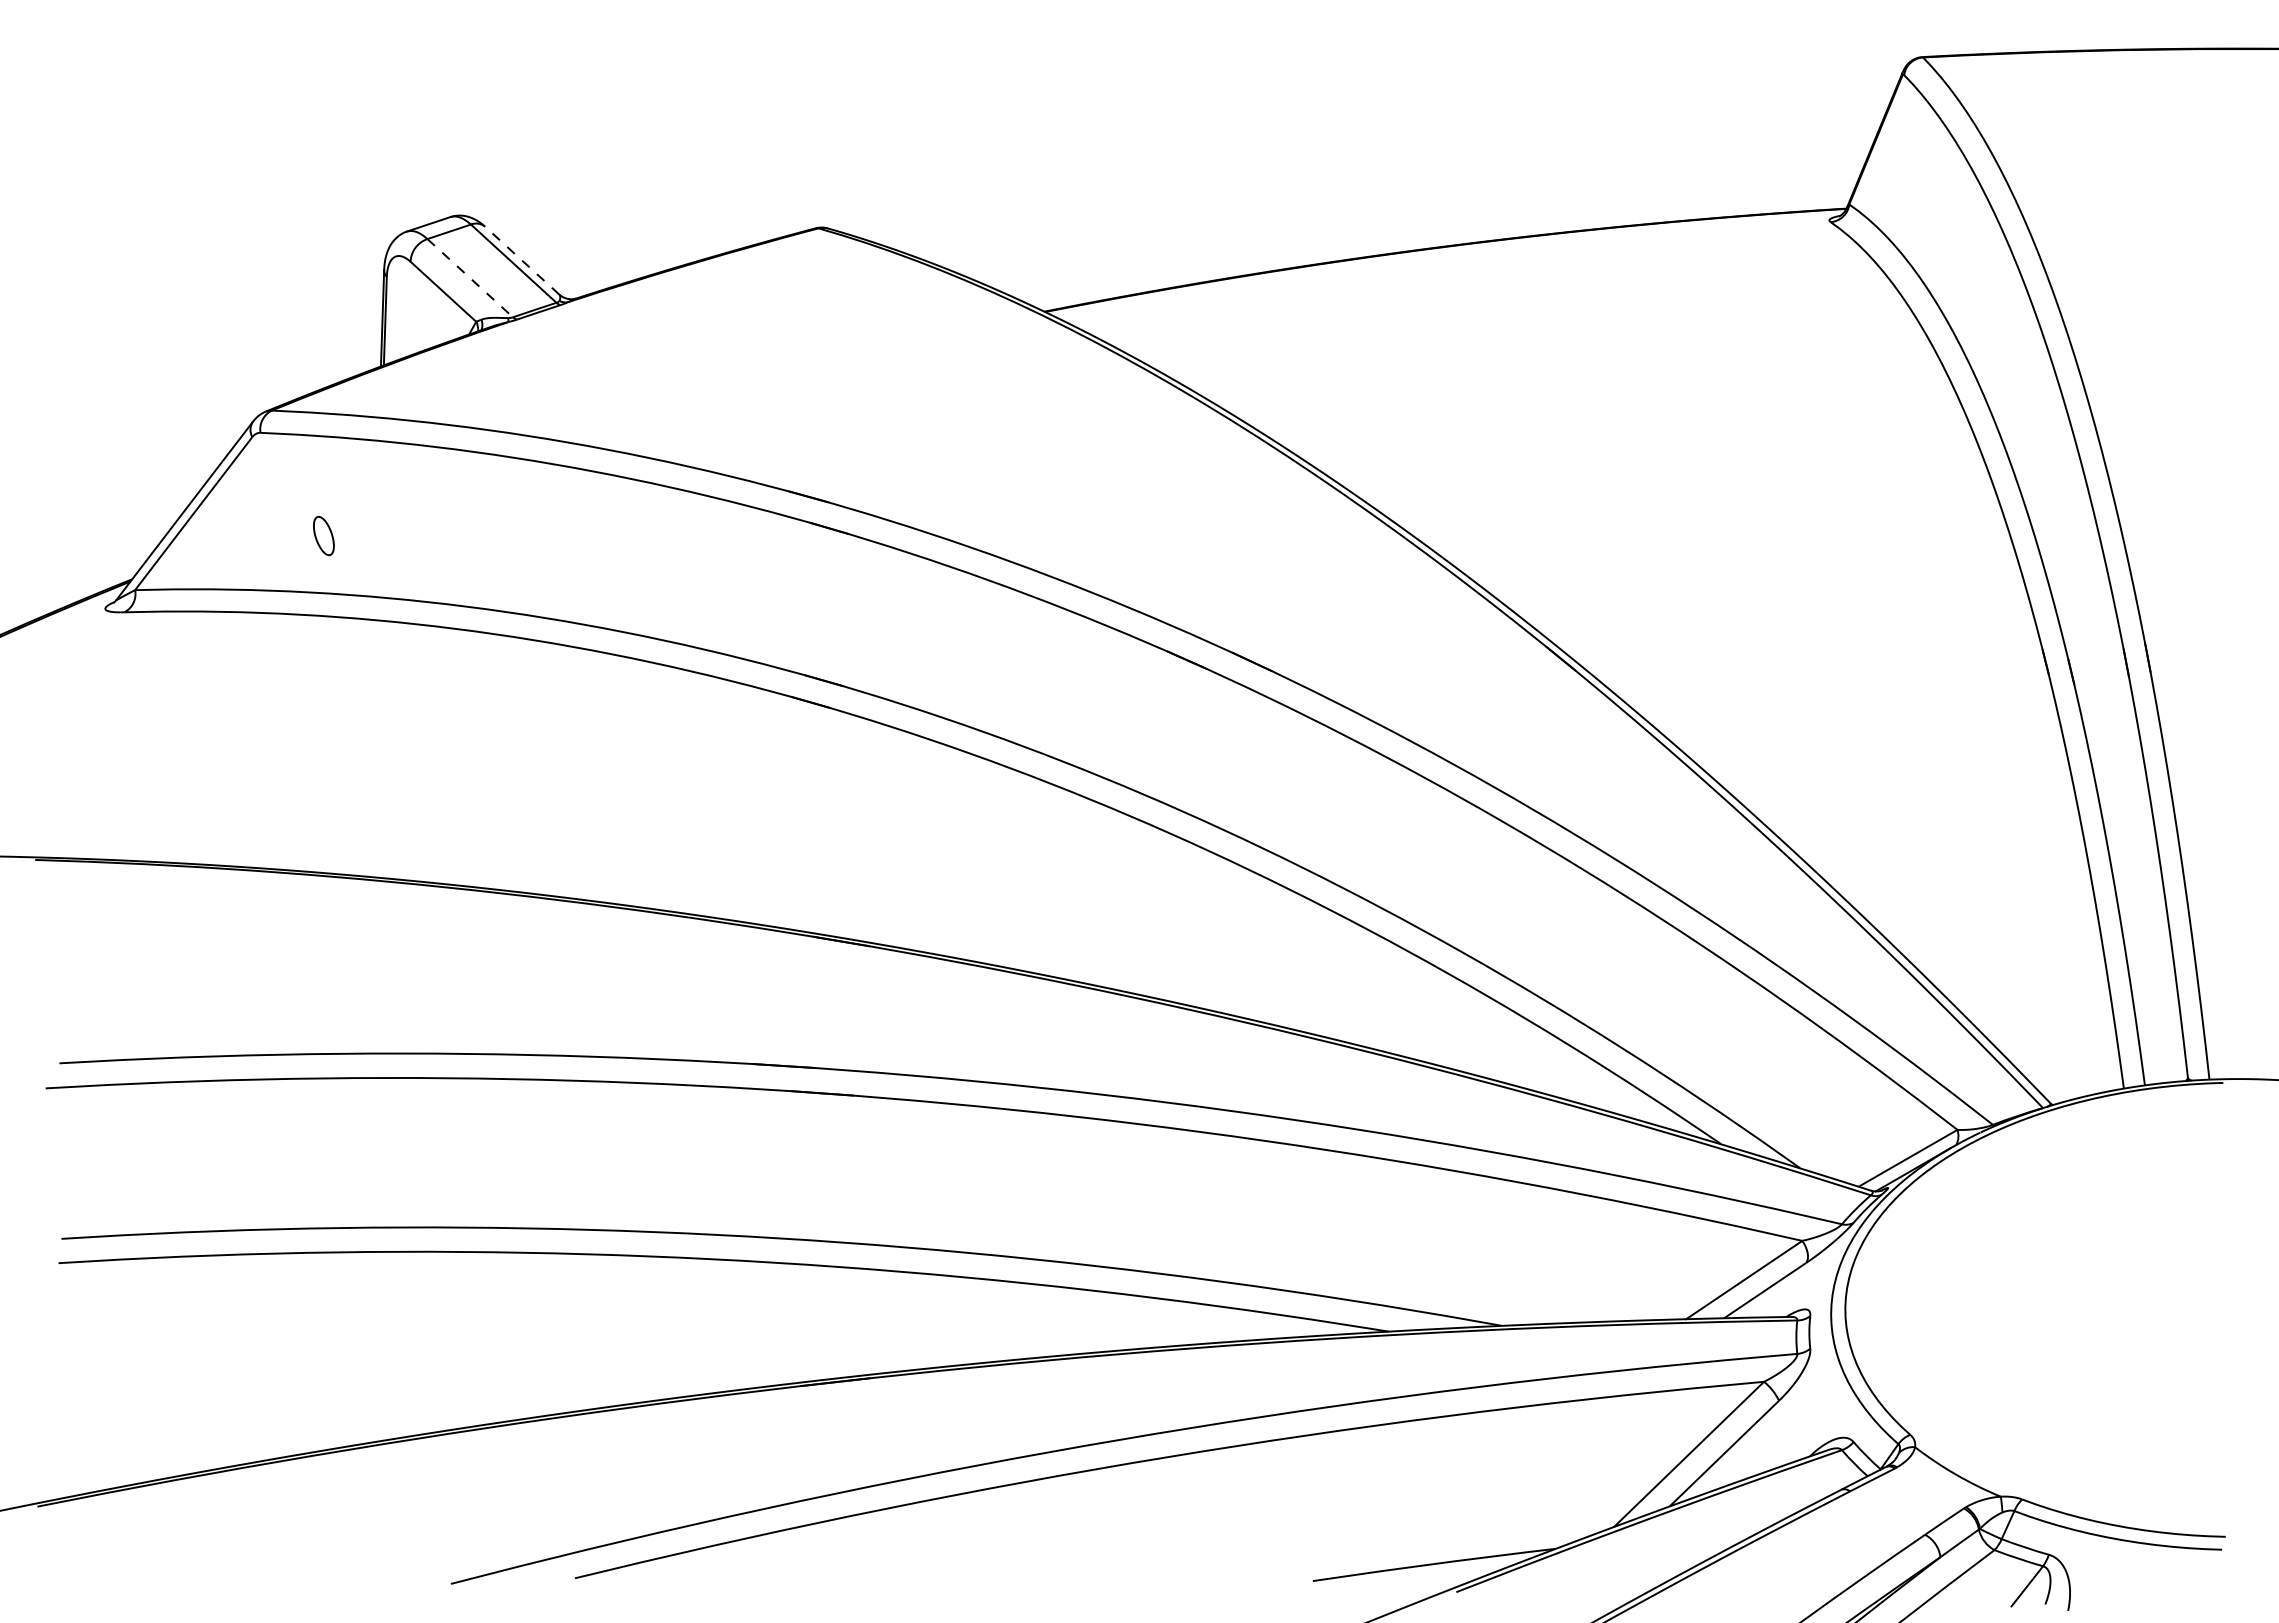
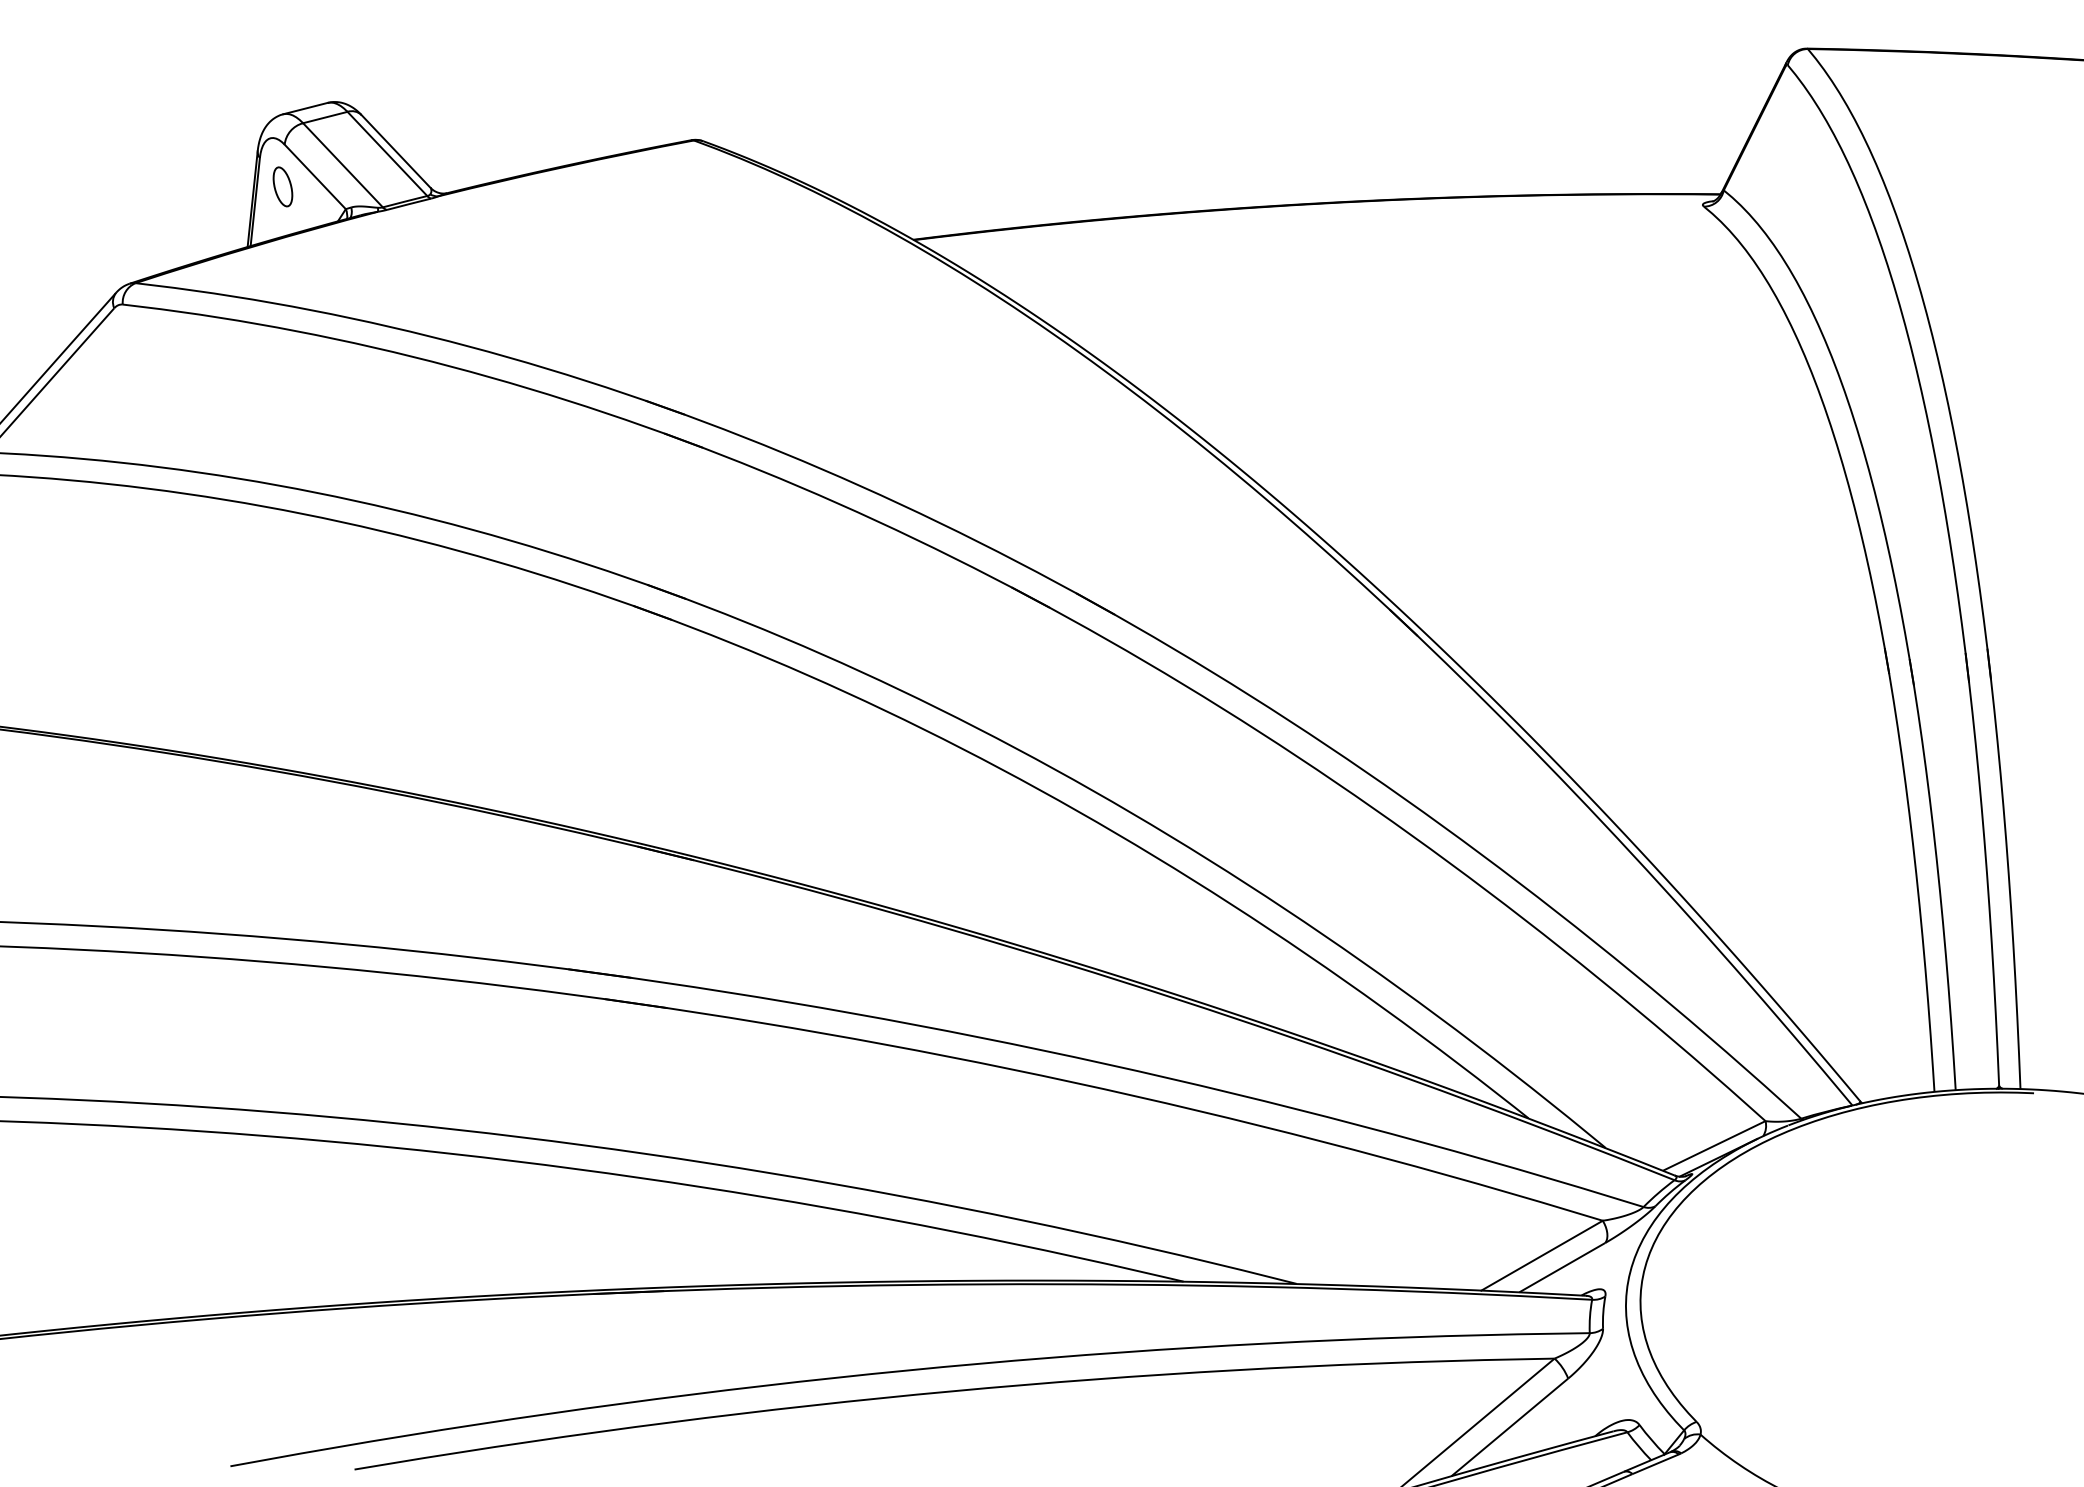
line: (521, 260) -> (395, 151), dashed -> solid
line: (470, 278) -> (343, 165), dashed -> solid
part: (323, 536) -> (282, 187), moved

